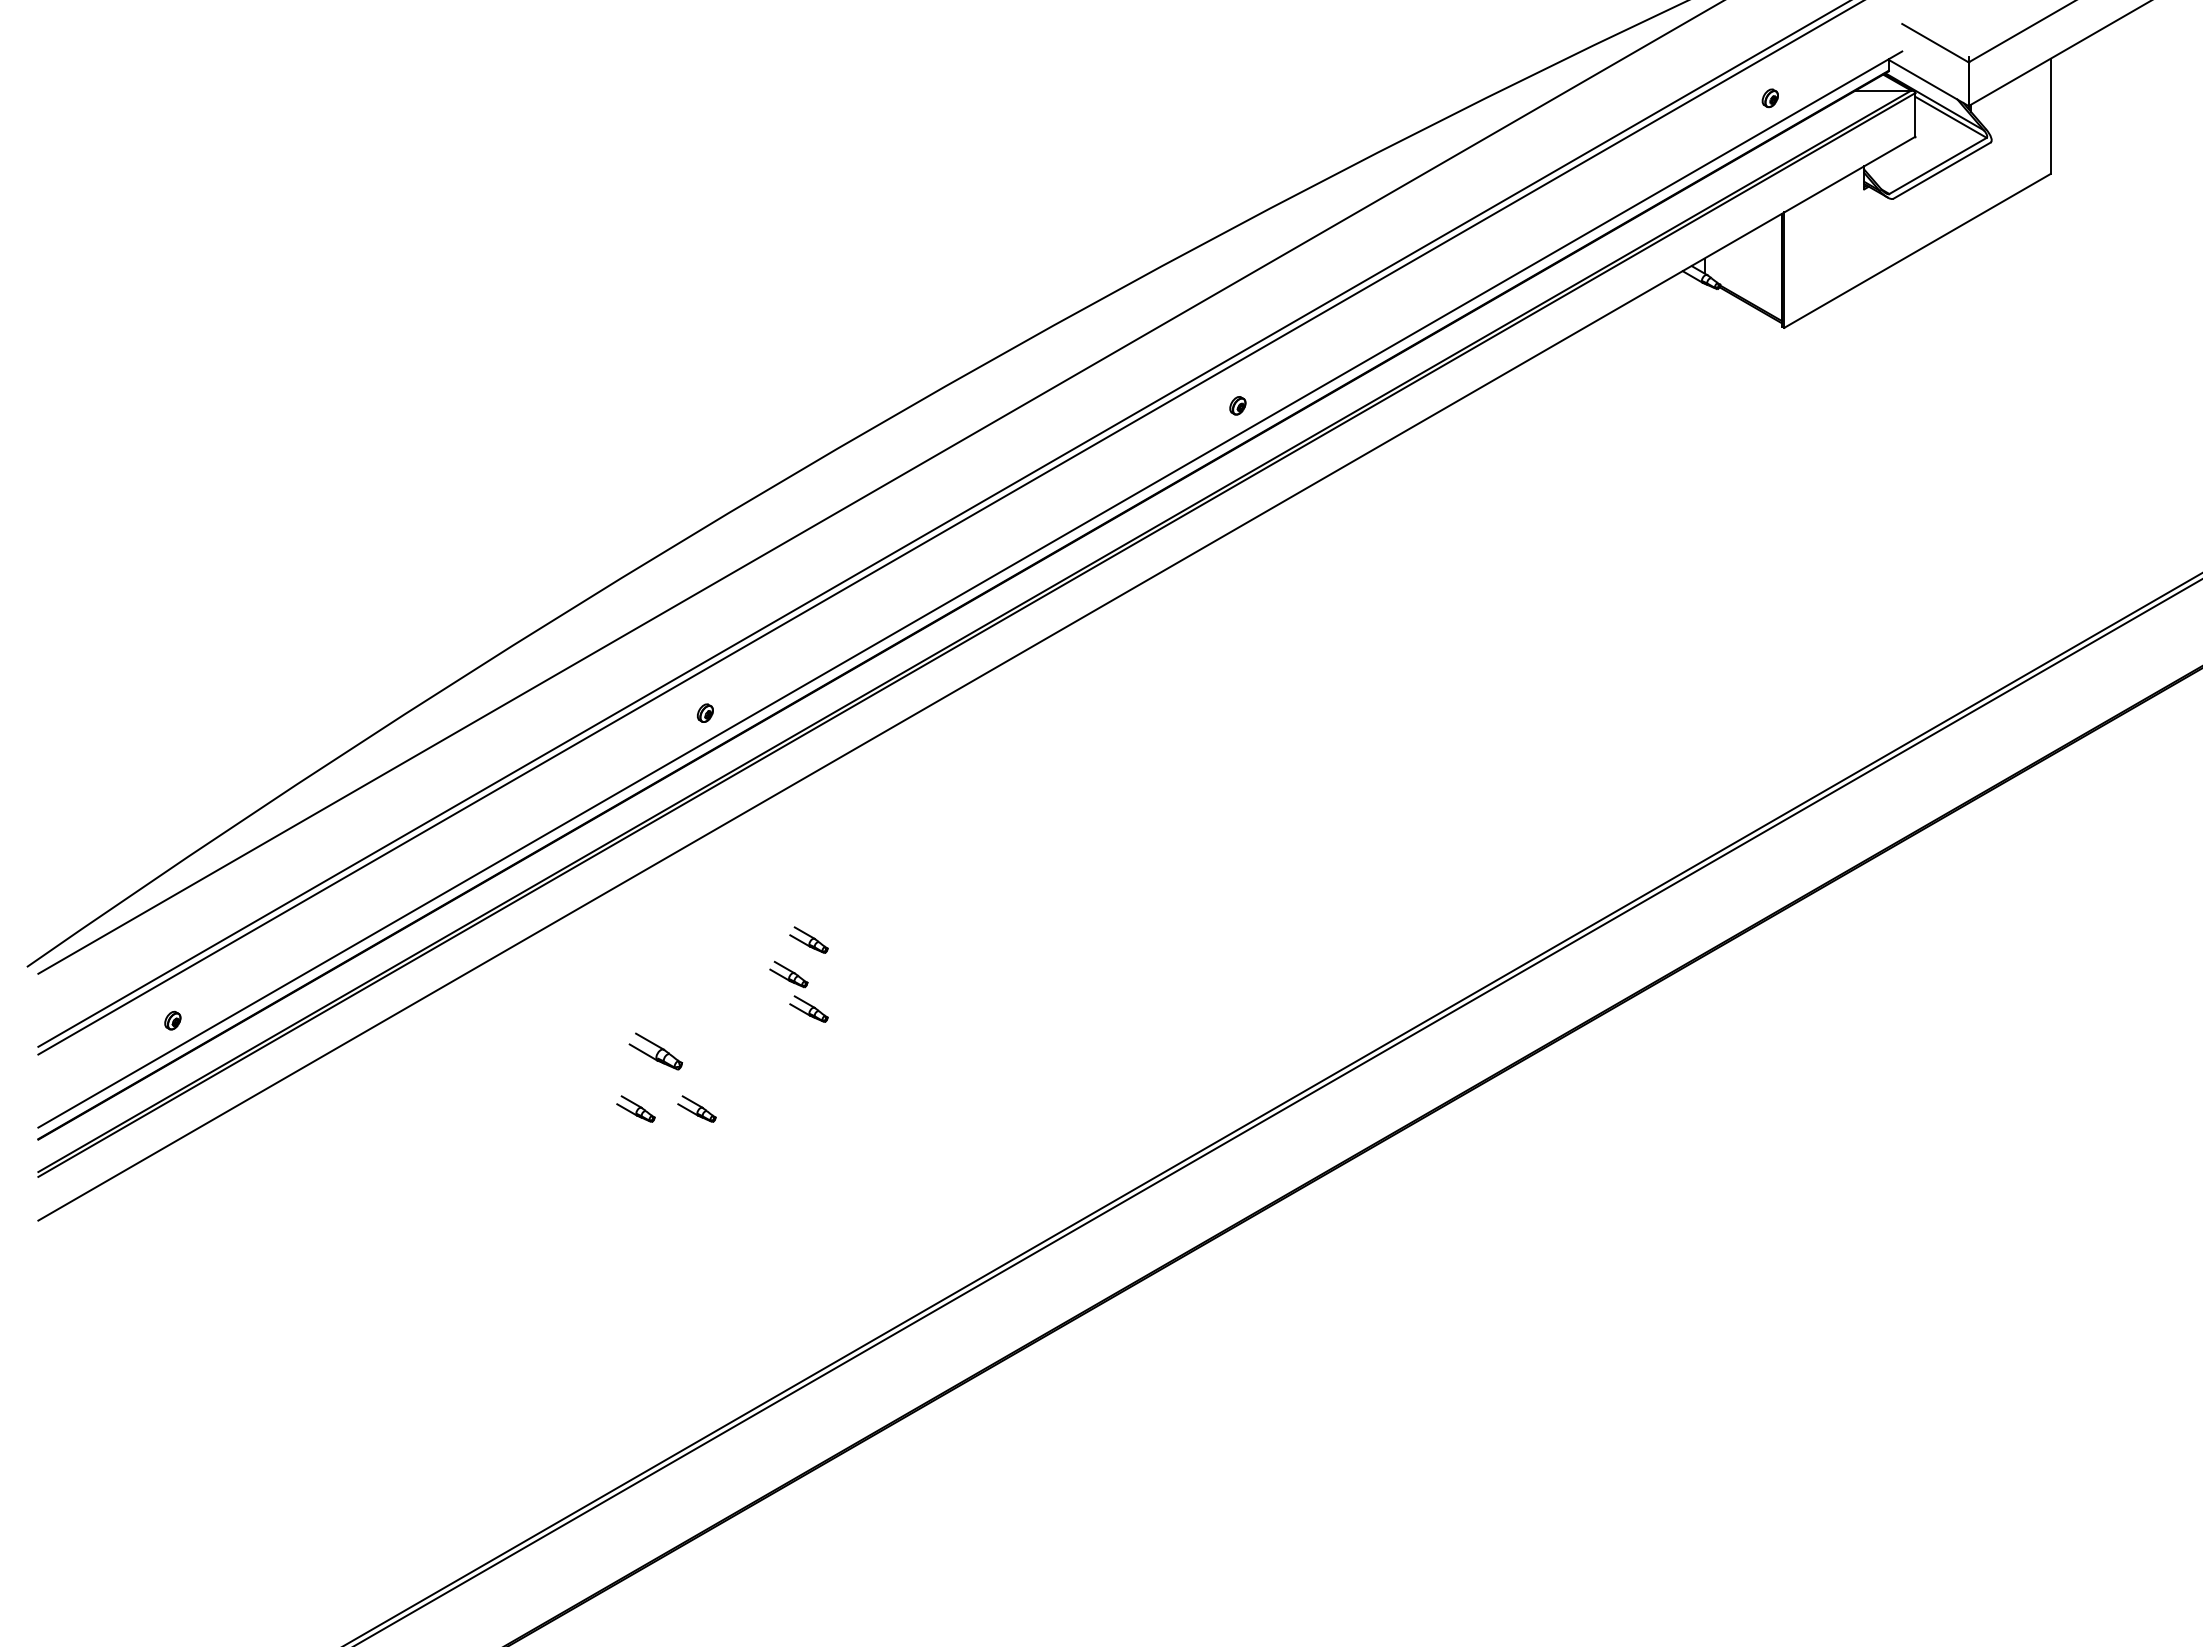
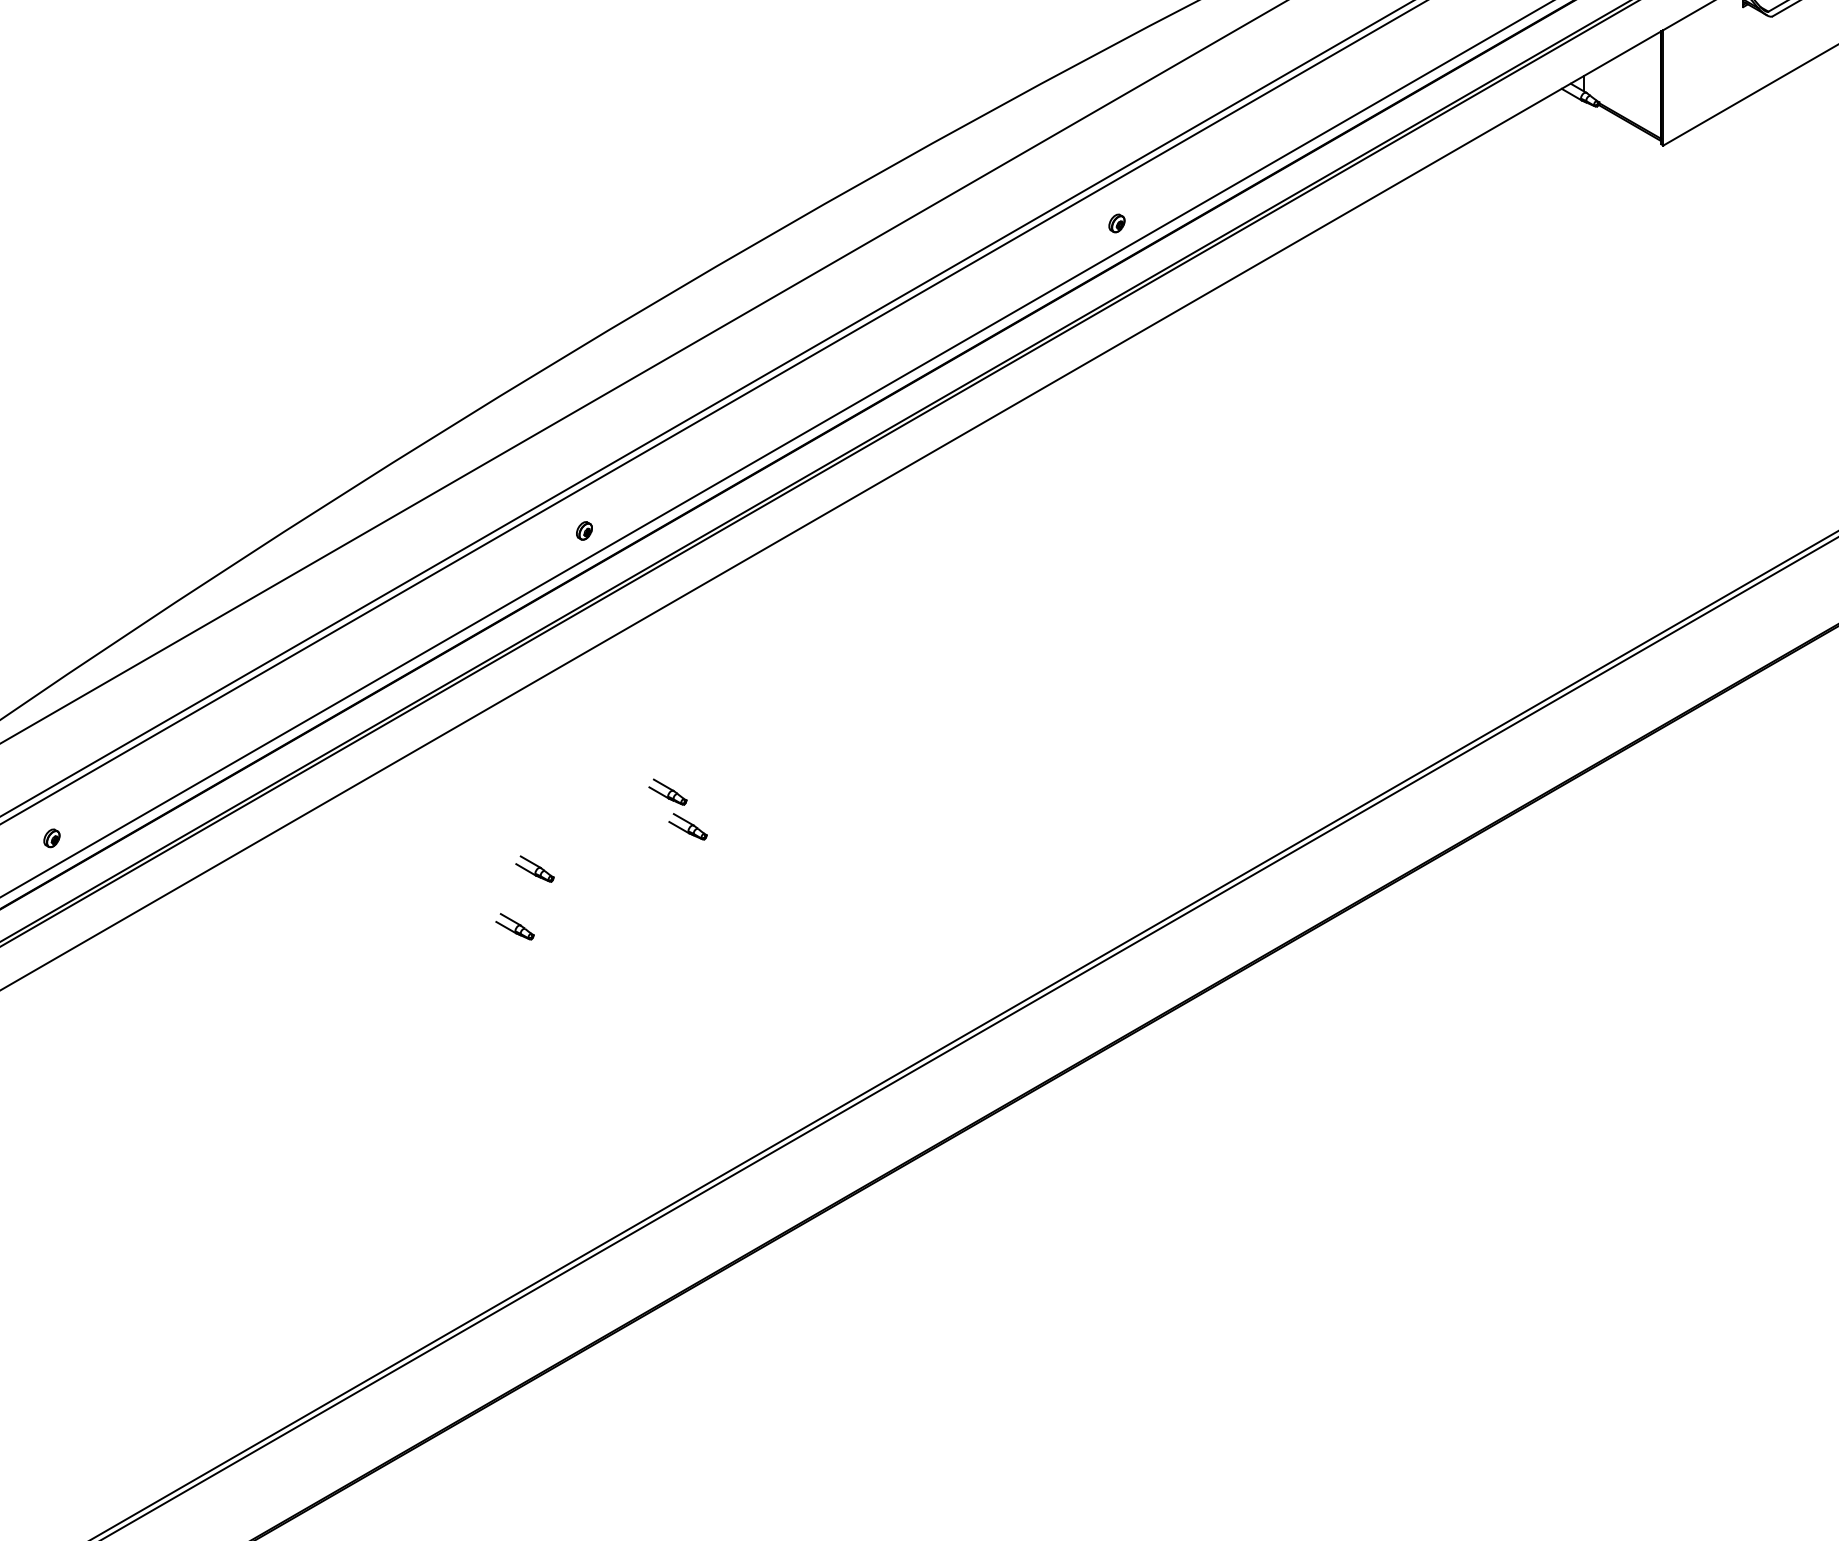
part: (808, 939) -> (687, 757), removed
part: (655, 1051) -> (534, 869), size x0.71
part: (696, 1108) -> (575, 926), removed

